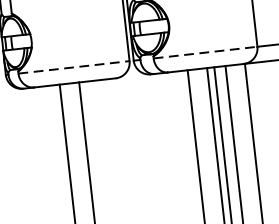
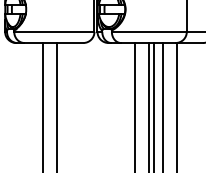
line: (205, 52) -> (149, 31), dashed -> solid
line: (74, 66) -> (54, 31), dashed -> solid

